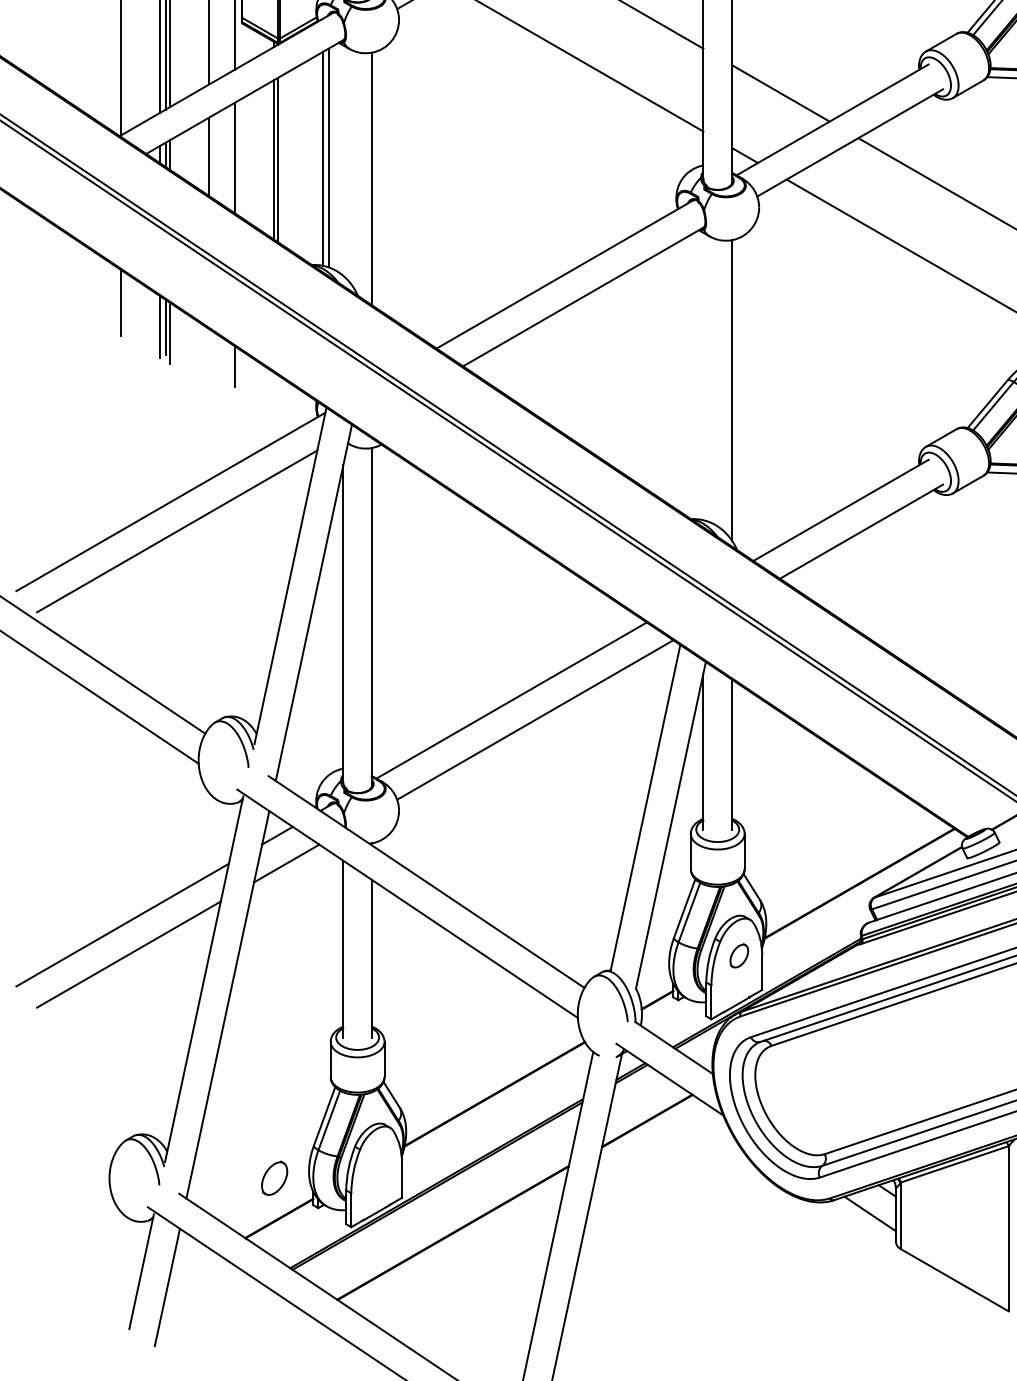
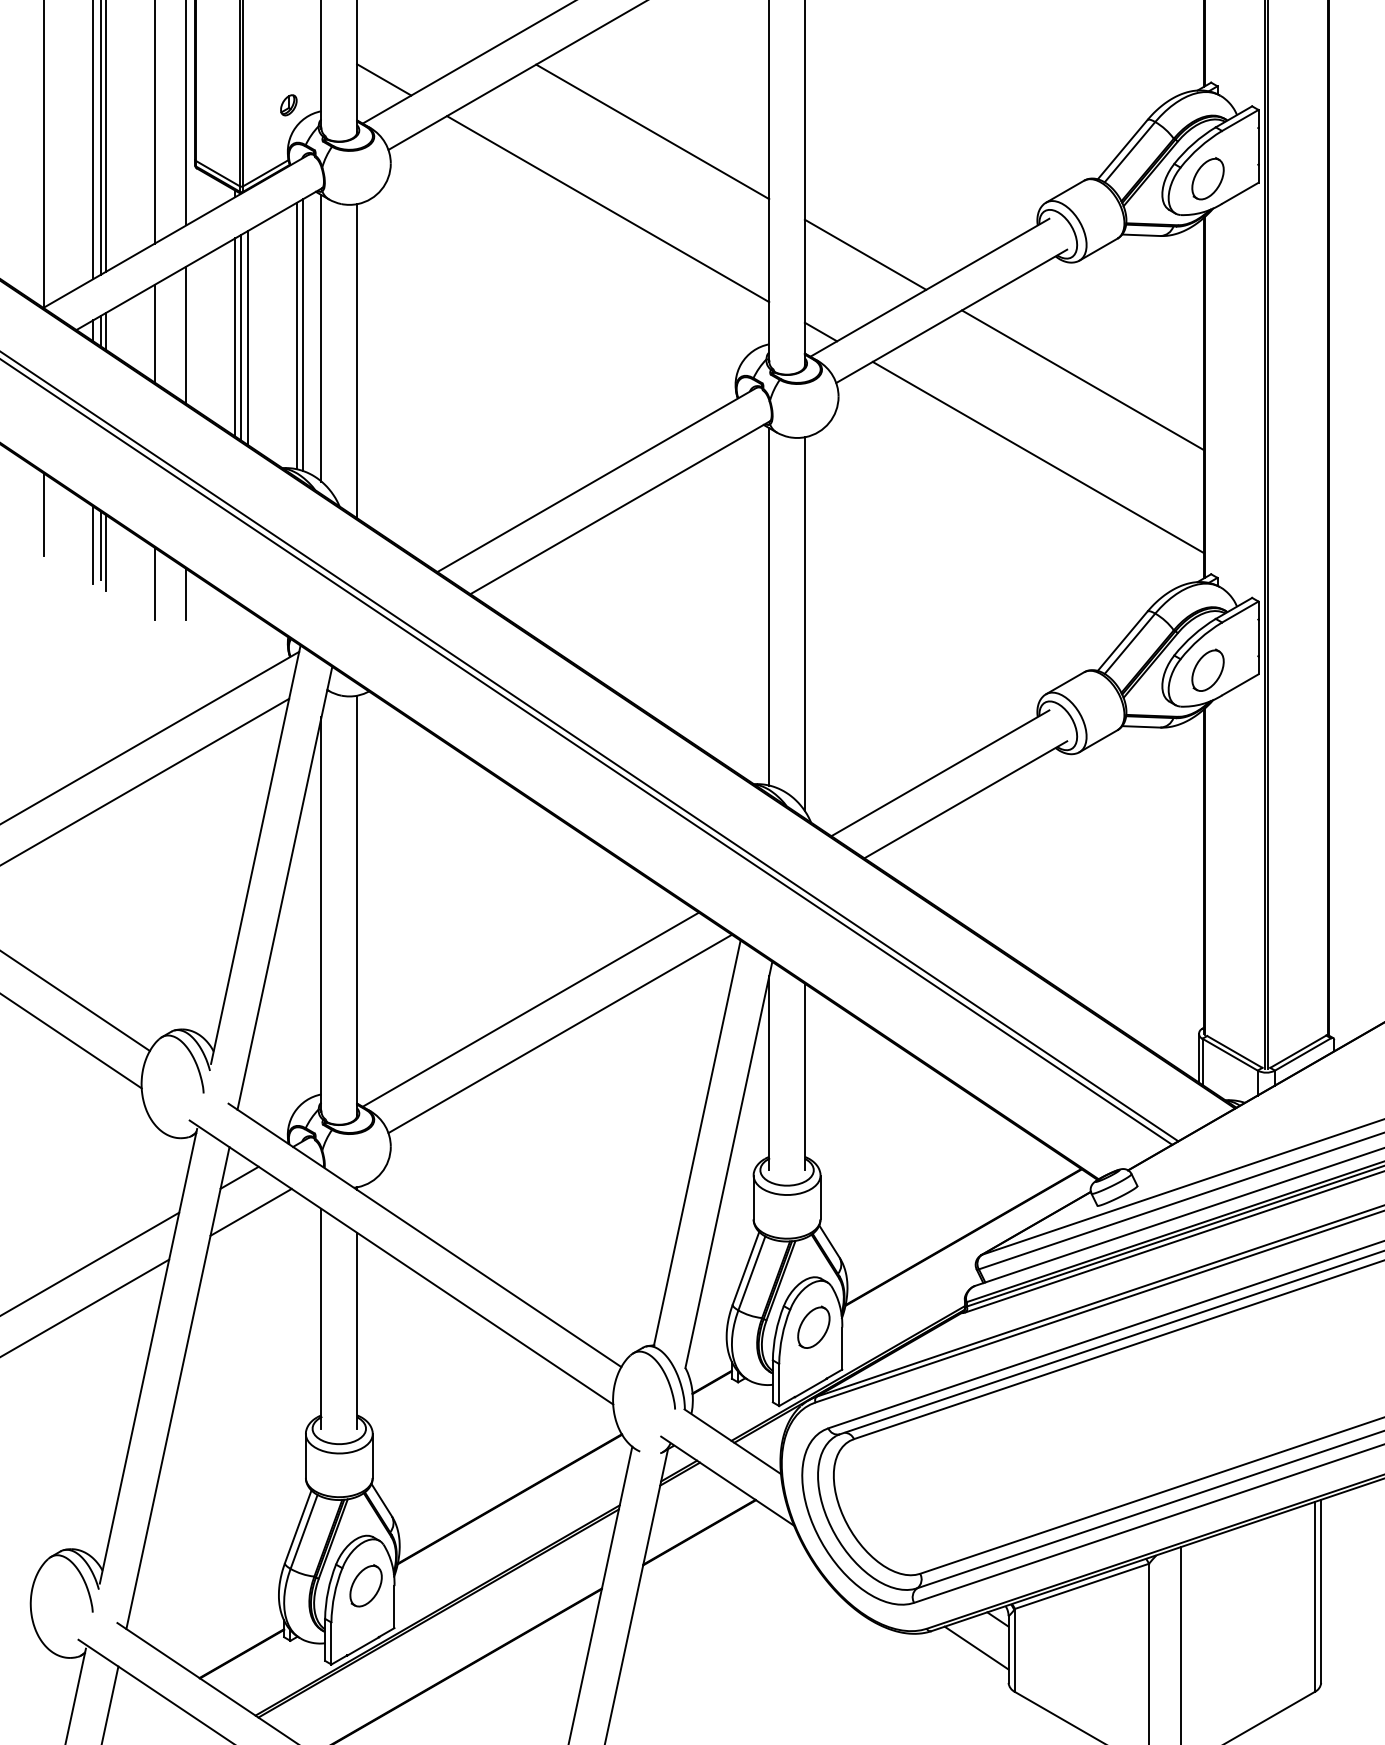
line: (283, 159) -> (247, 337), added
line: (343, 160) -> (321, 338), added
line: (209, 357) -> (154, 583), added
line: (703, 376) -> (769, 606), added
part: (738, 955) -> (813, 1326), size x1.43
part: (274, 1178) -> (365, 1585), moved

